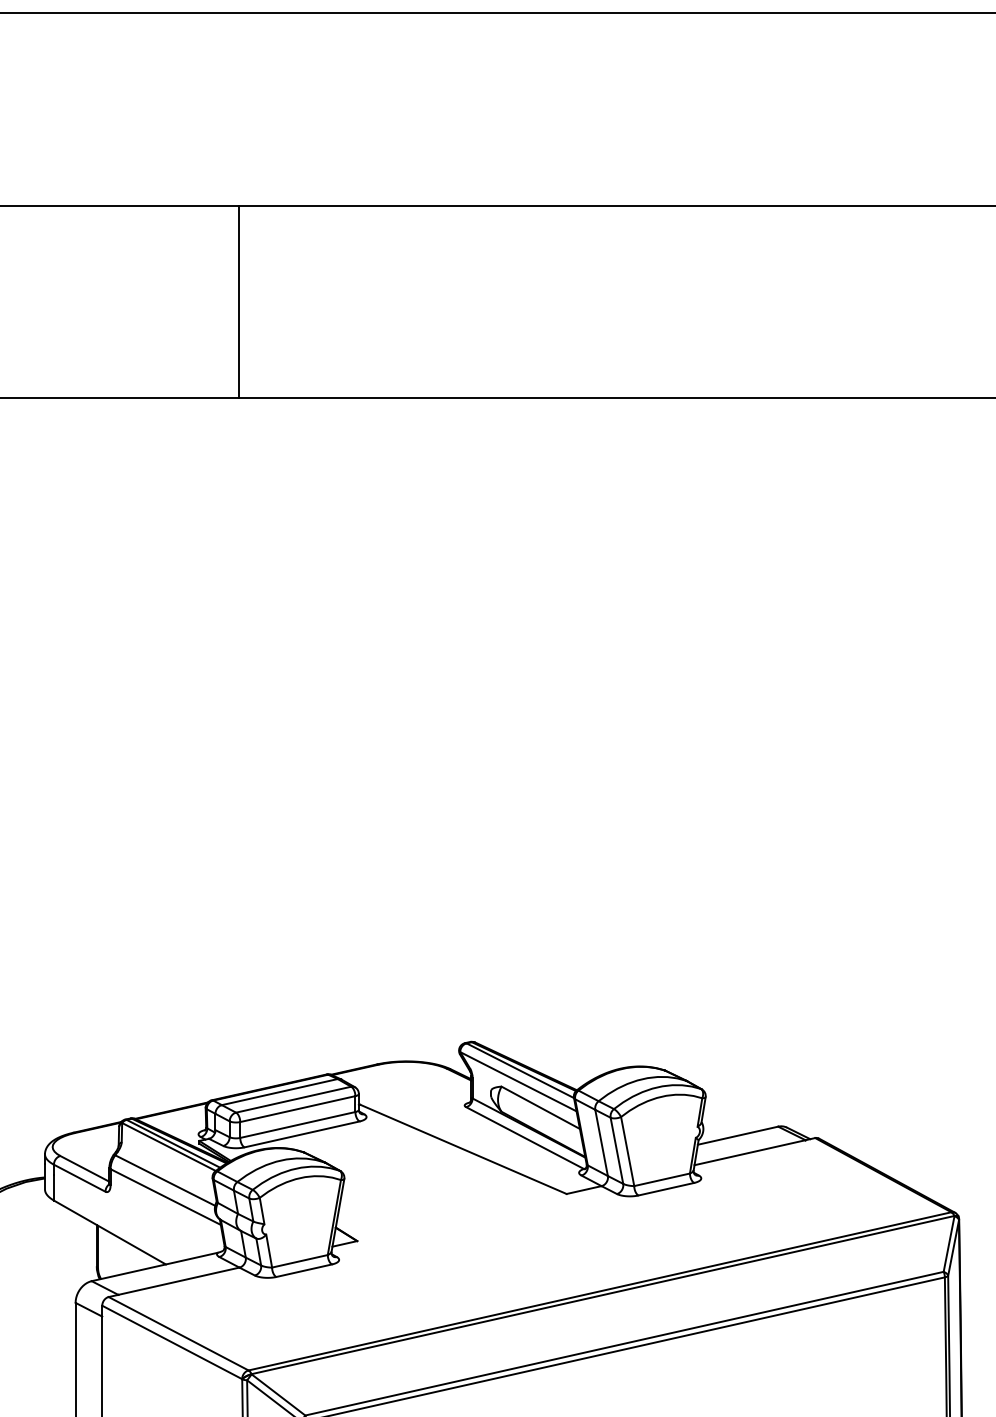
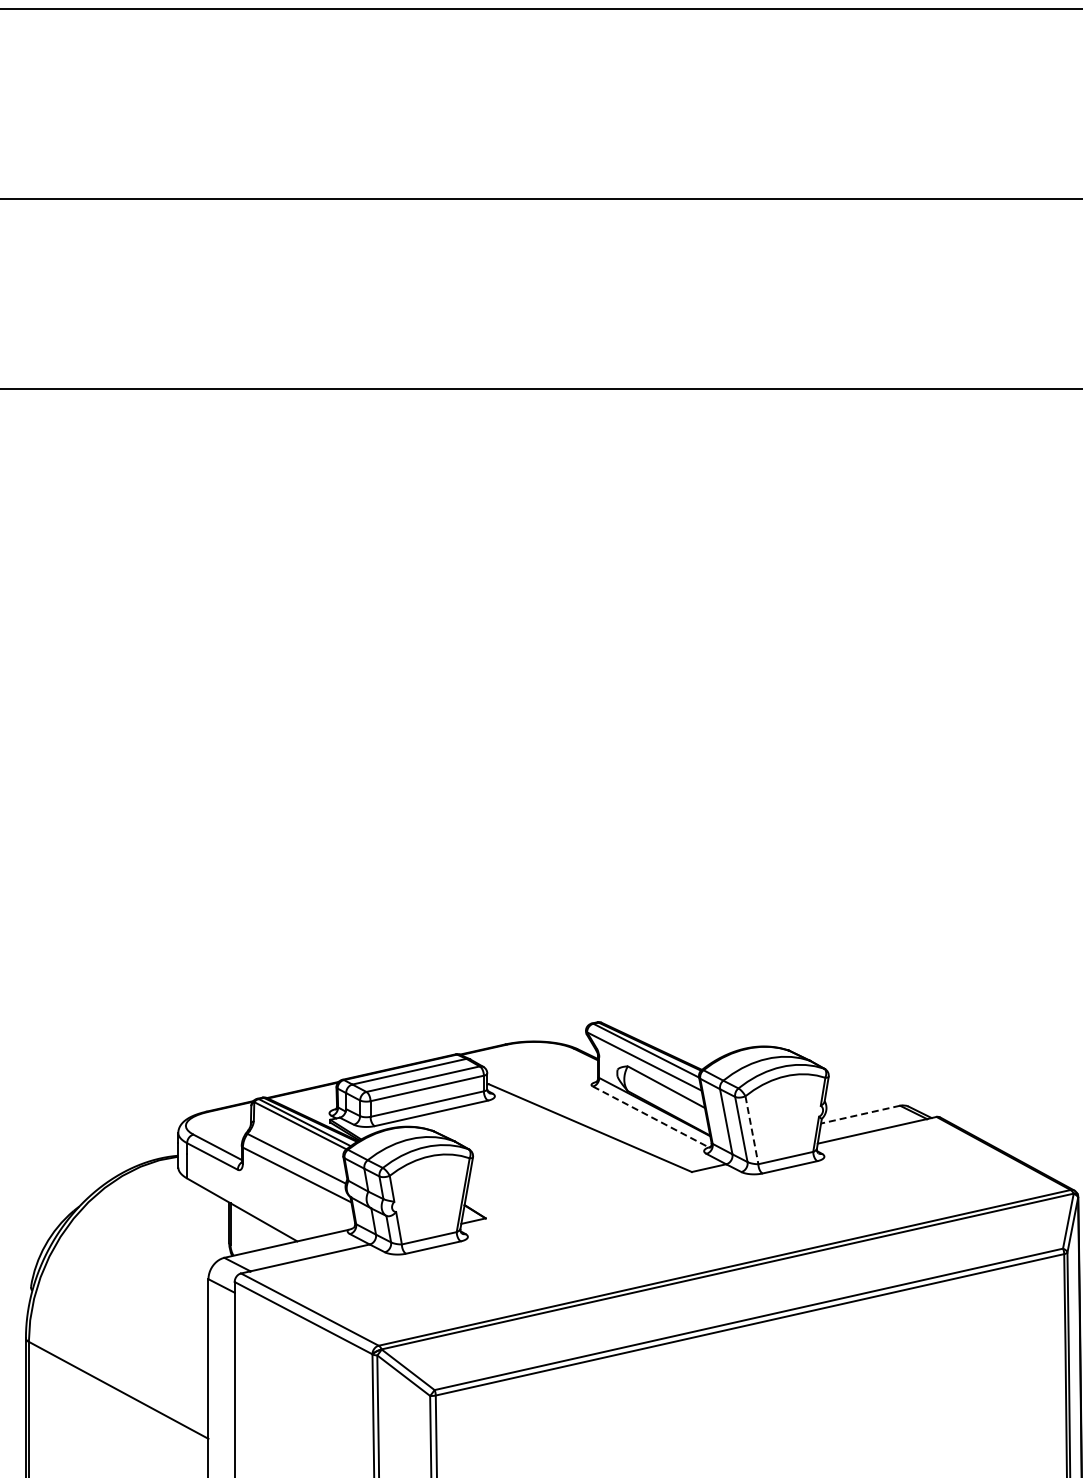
line: (238, 301) -> (368, 293), removed
line: (737, 1135) -> (860, 1114), solid -> dashed
line: (525, 1138) -> (651, 1117), solid -> dashed
line: (627, 1151) -> (751, 1130), solid -> dashed

